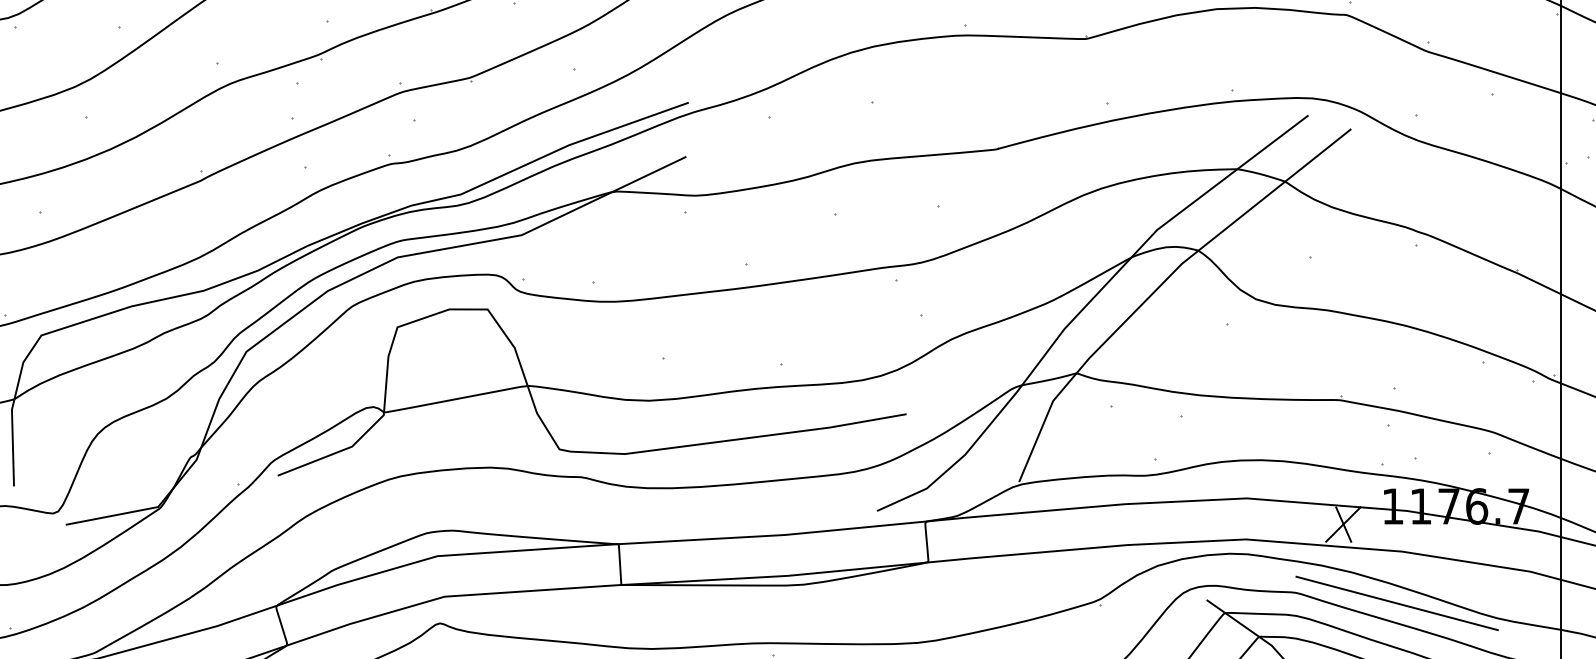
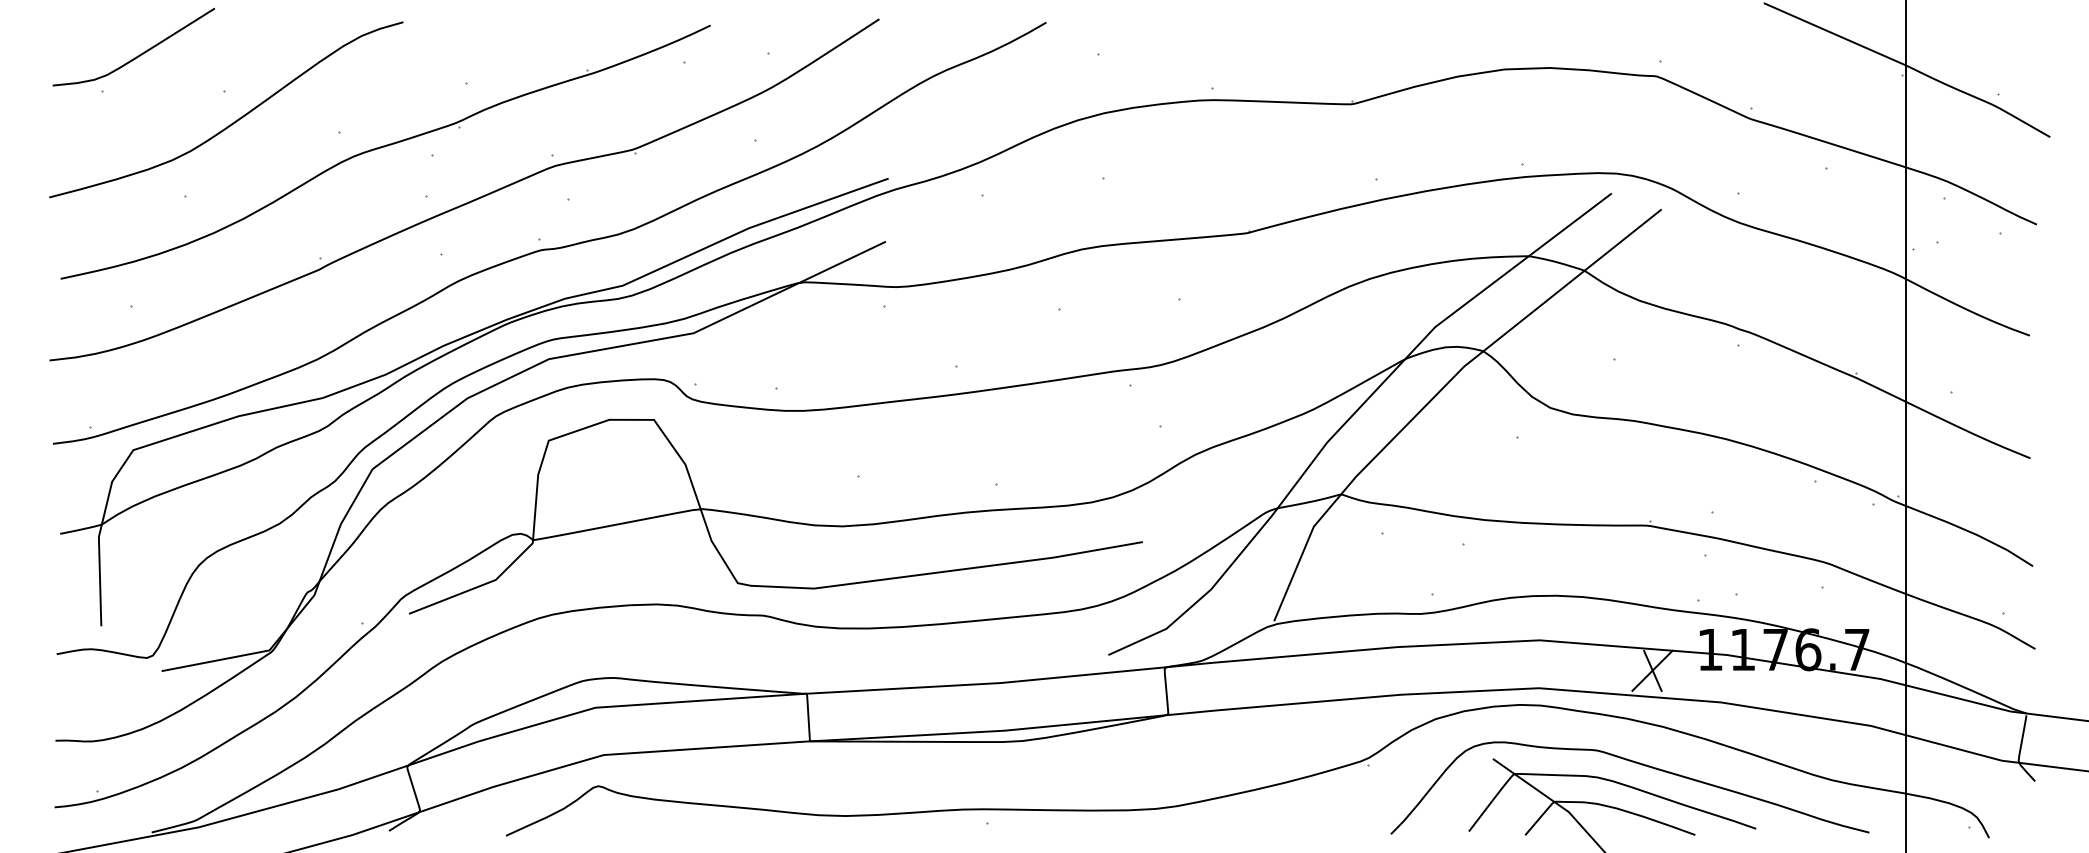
line: (1396, 603) -> (1714, 762), removed

